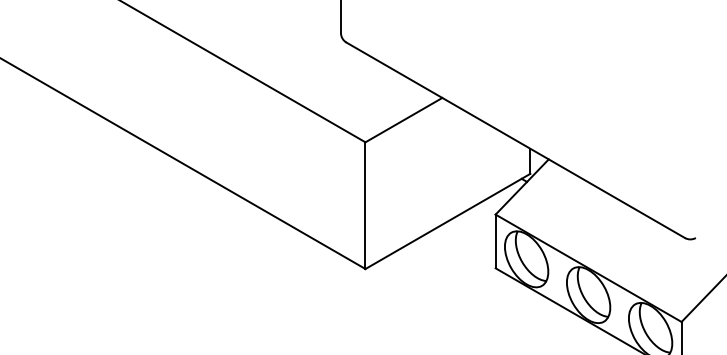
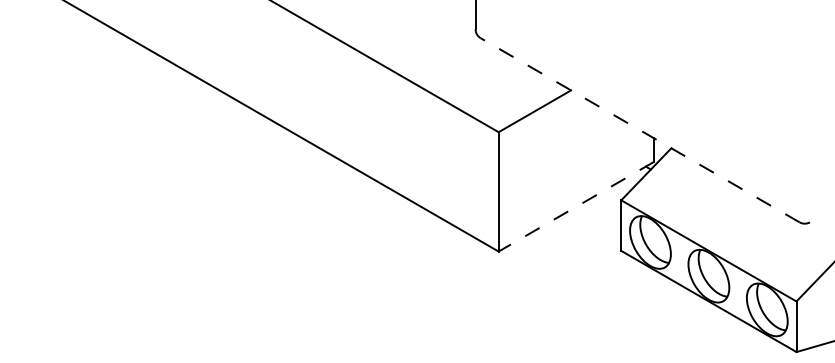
line: (514, 140) -> (639, 130), solid -> dashed
line: (448, 221) -> (576, 206), solid -> dashed

